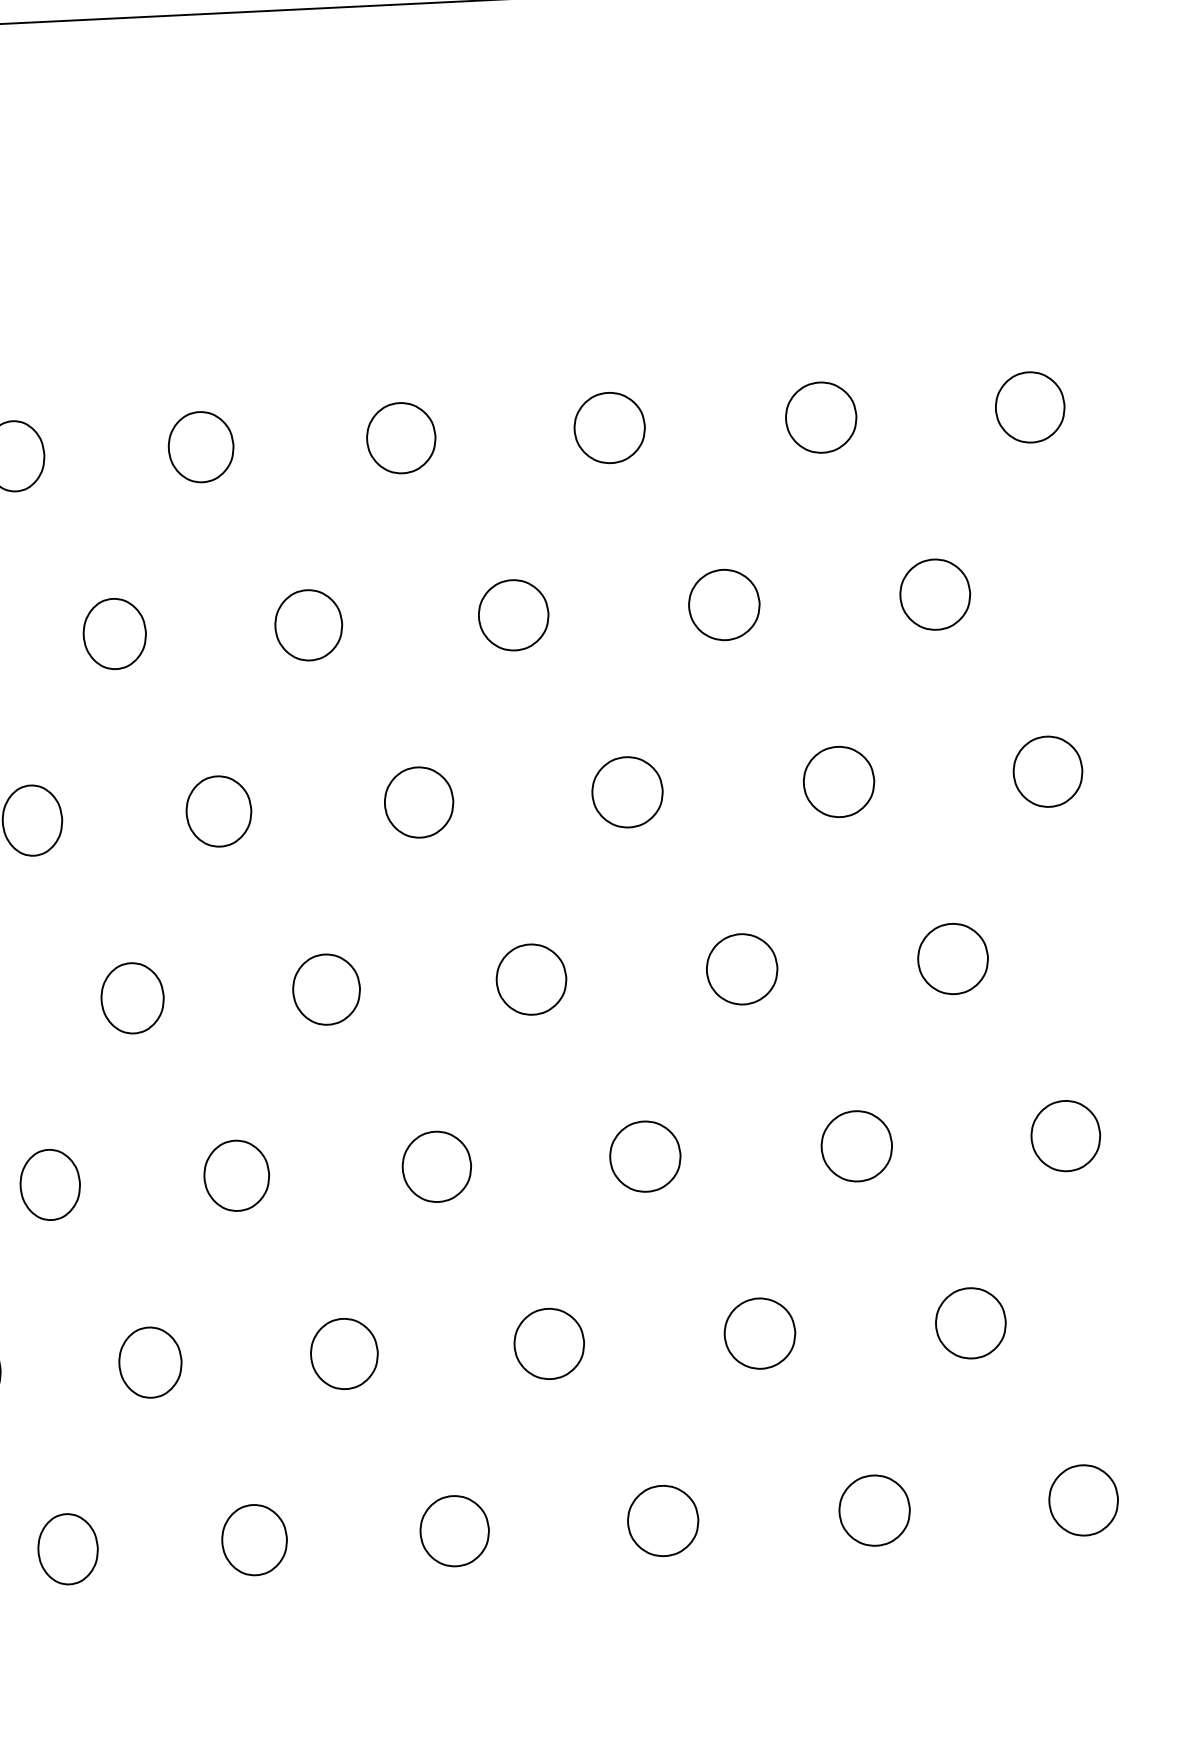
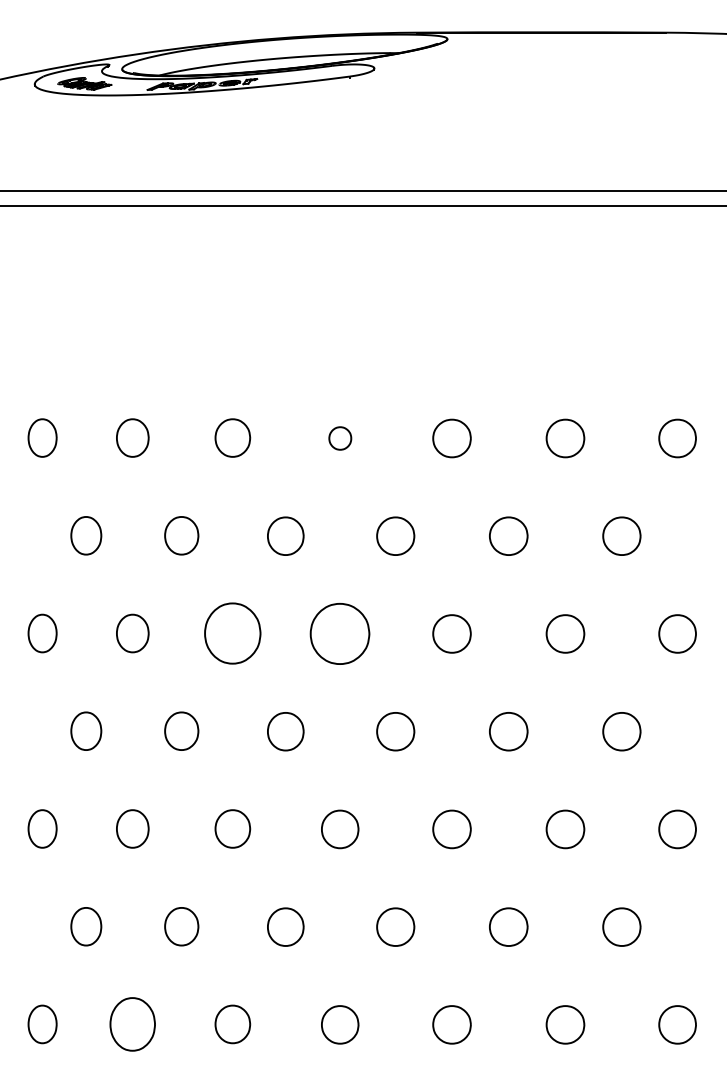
part: (401, 438) -> (340, 438), size x0.6
part: (419, 801) -> (340, 633), size x1.6
part: (218, 811) -> (232, 633), size x1.6
part: (67, 1549) -> (132, 1024), size x1.4

